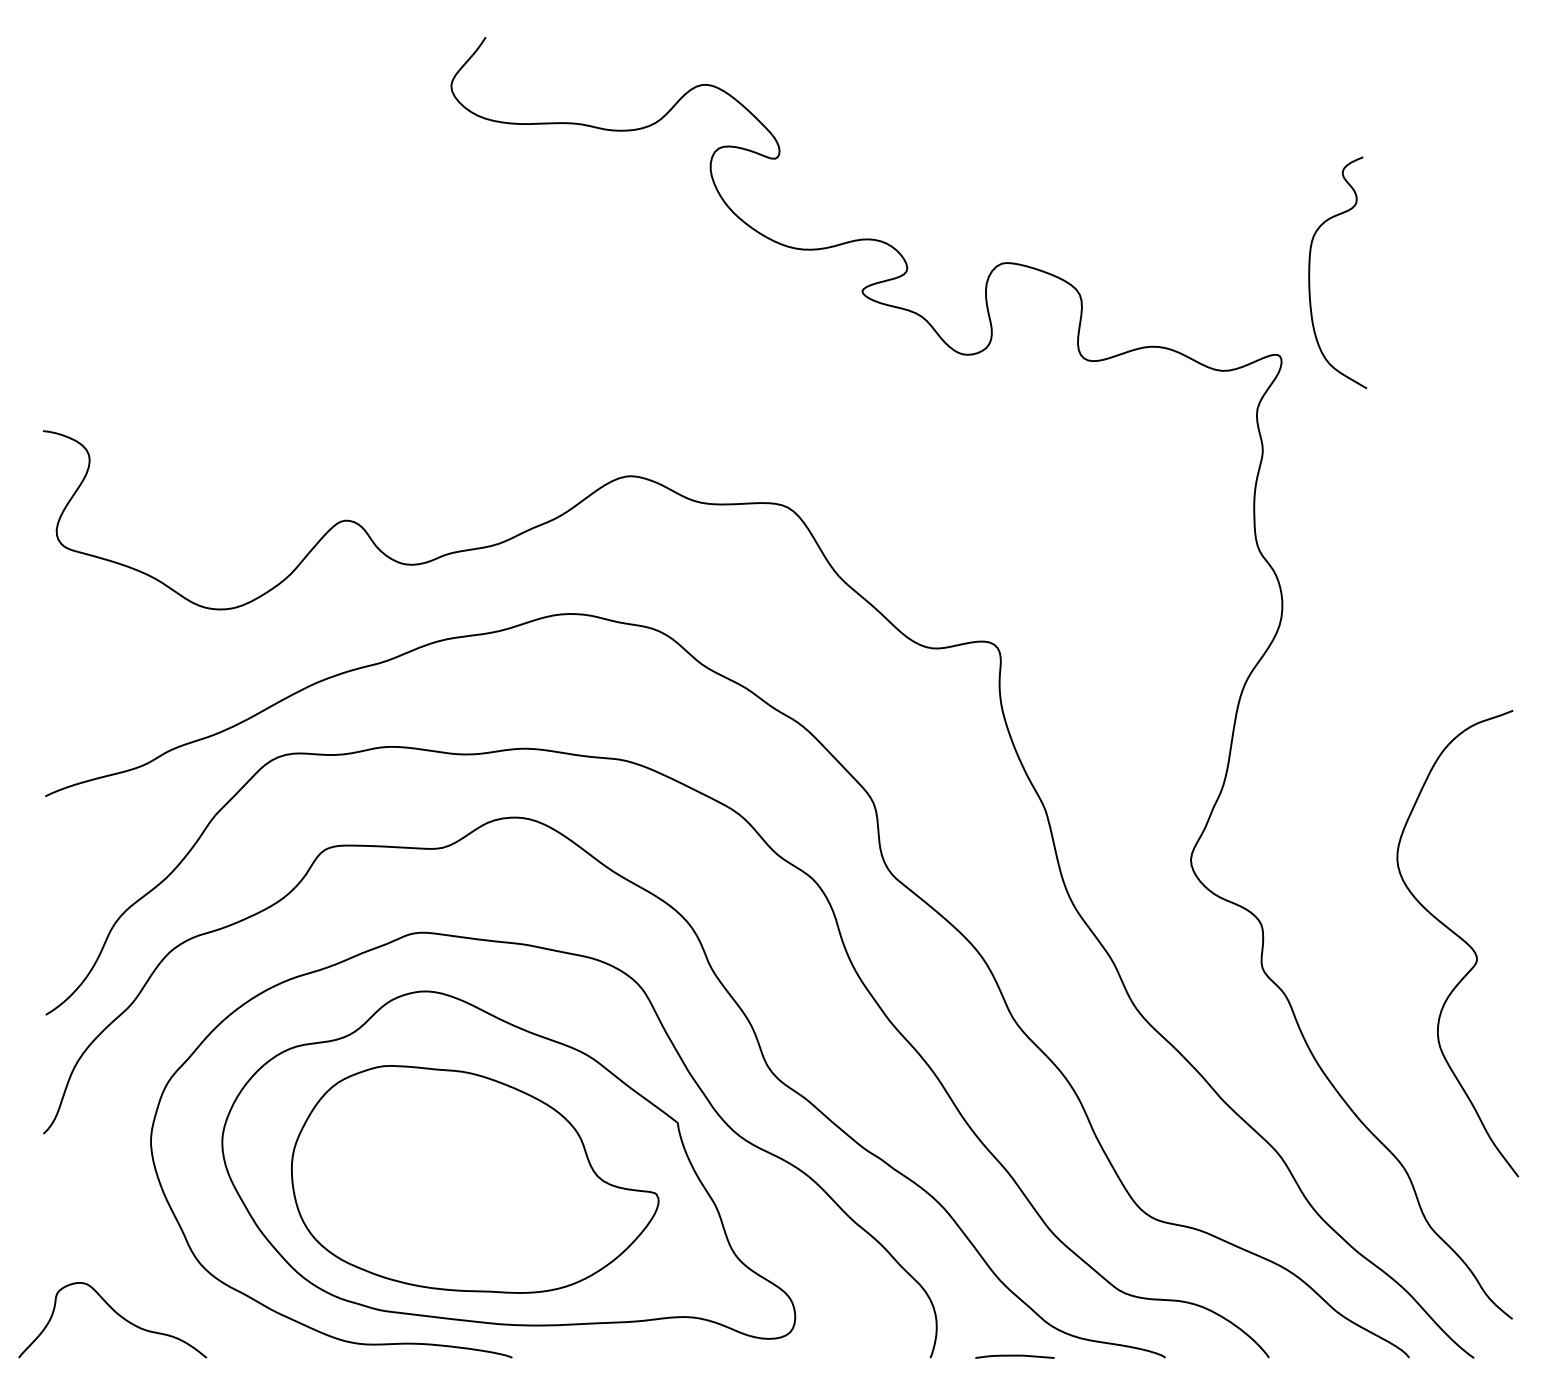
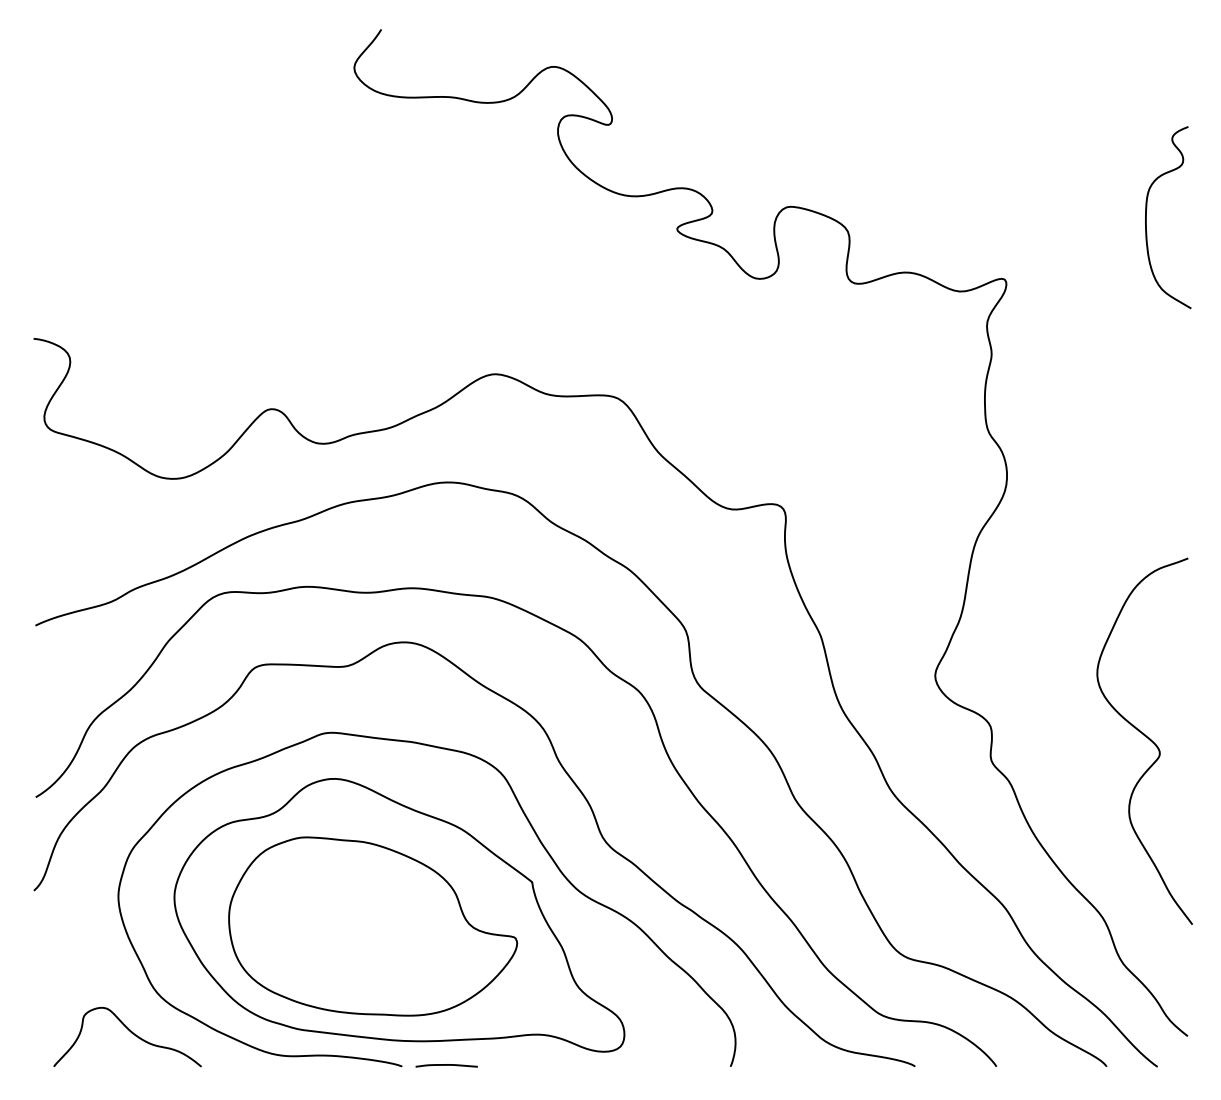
curve: (1310, 272) -> (1146, 217), moved
curve: (115, 1313) -> (129, 1031), moved
curve: (1014, 1356) -> (446, 1065), moved

